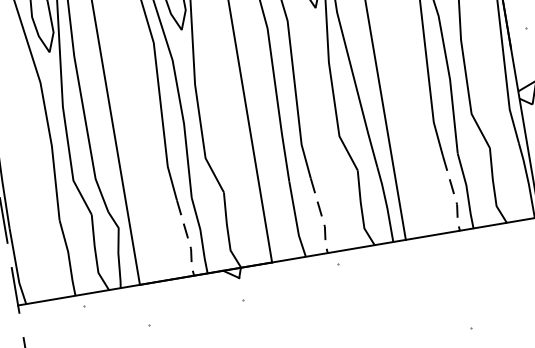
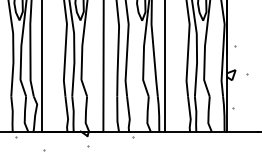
line: (455, 197) -> (190, 116), dashed -> solid
line: (323, 220) -> (129, 116), dashed -> solid
line: (188, 243) -> (67, 116), dashed -> solid

